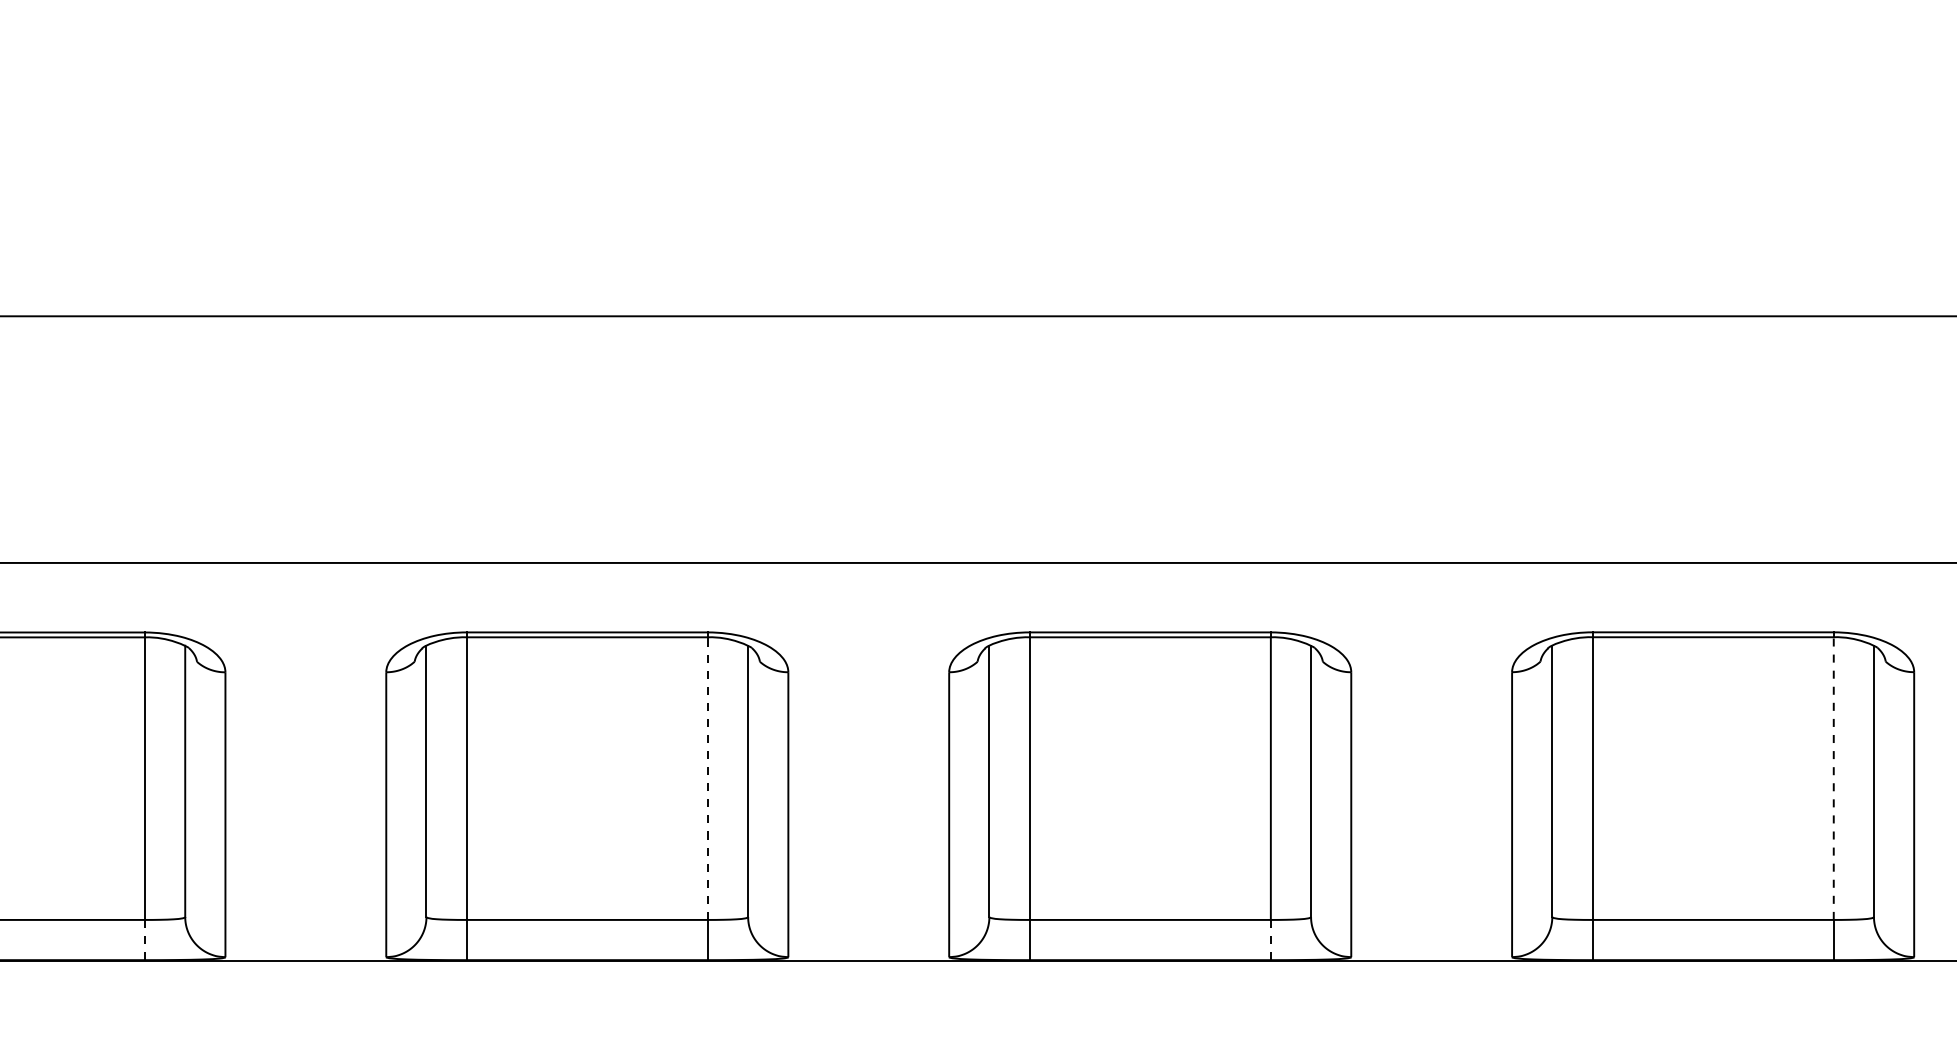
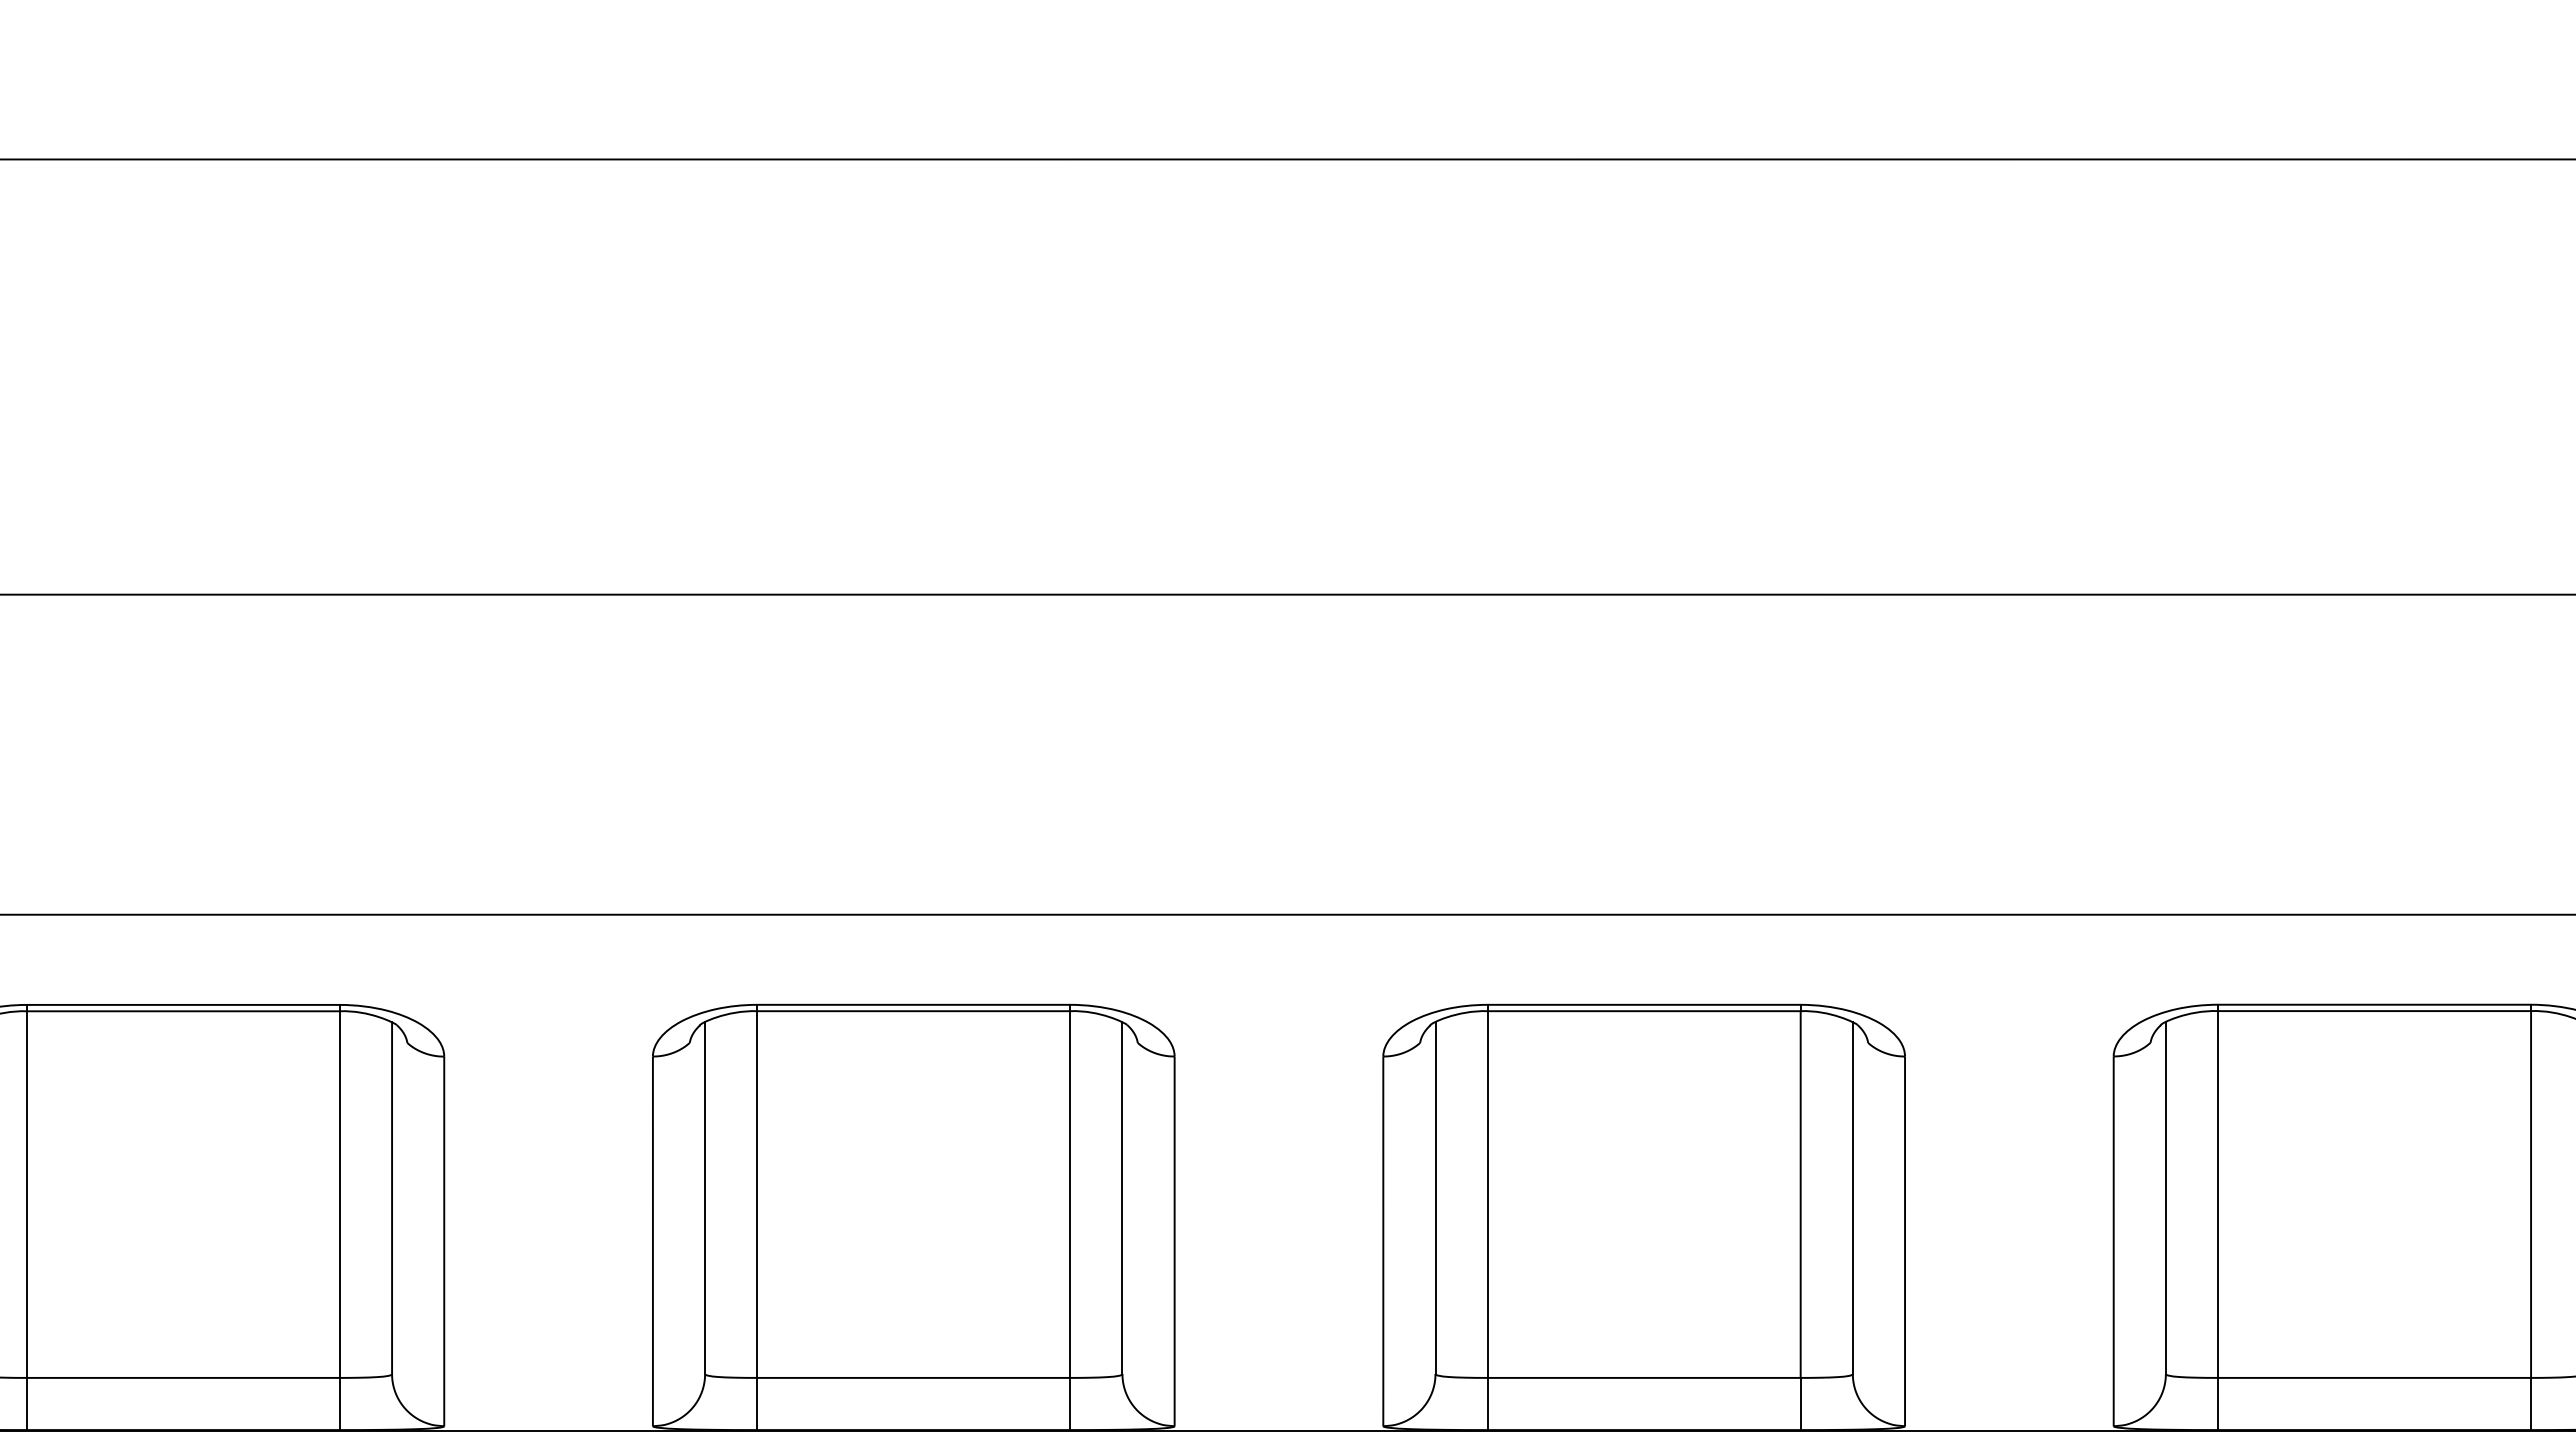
line: (708, 778) -> (1070, 1194), dashed -> solid
line: (1834, 778) -> (2531, 1194), dashed -> solid
line: (144, 940) -> (339, 1404), dashed -> solid
line: (1270, 940) -> (1800, 1404), dashed -> solid

